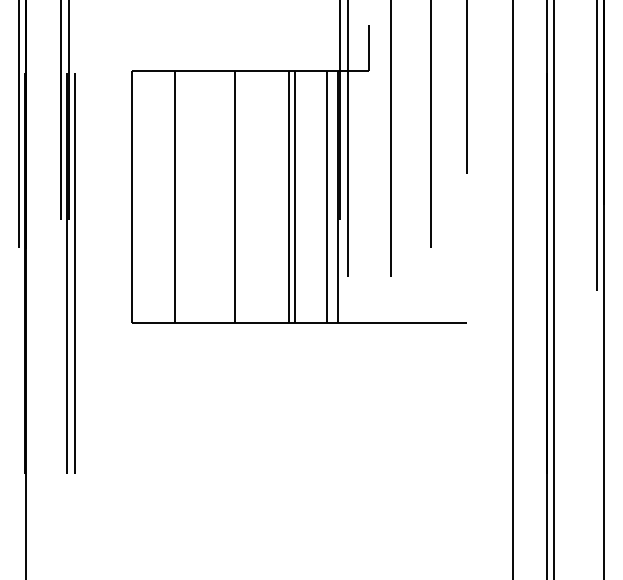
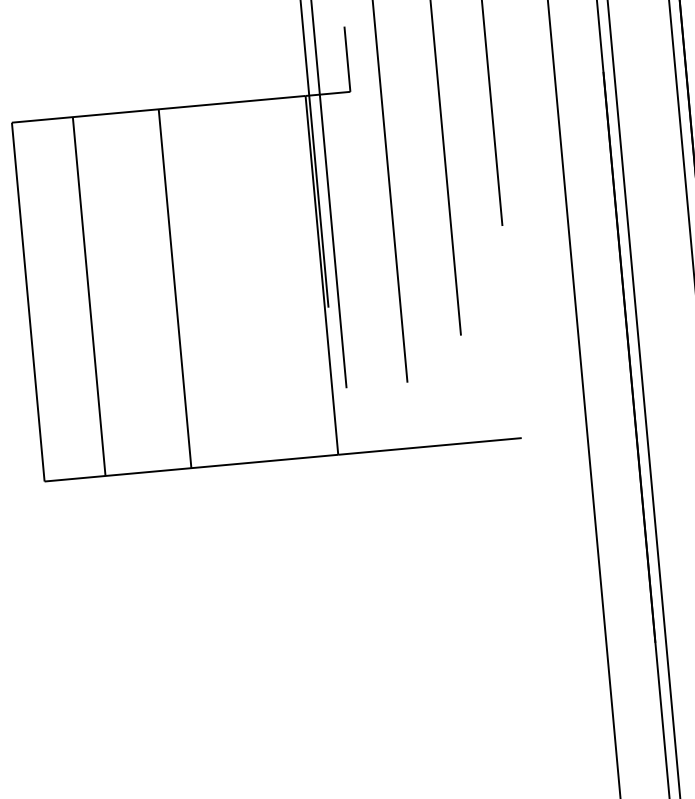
line: (288, 196) -> (251, 281), removed
line: (295, 196) -> (261, 280), removed
line: (327, 196) -> (307, 276), removed

